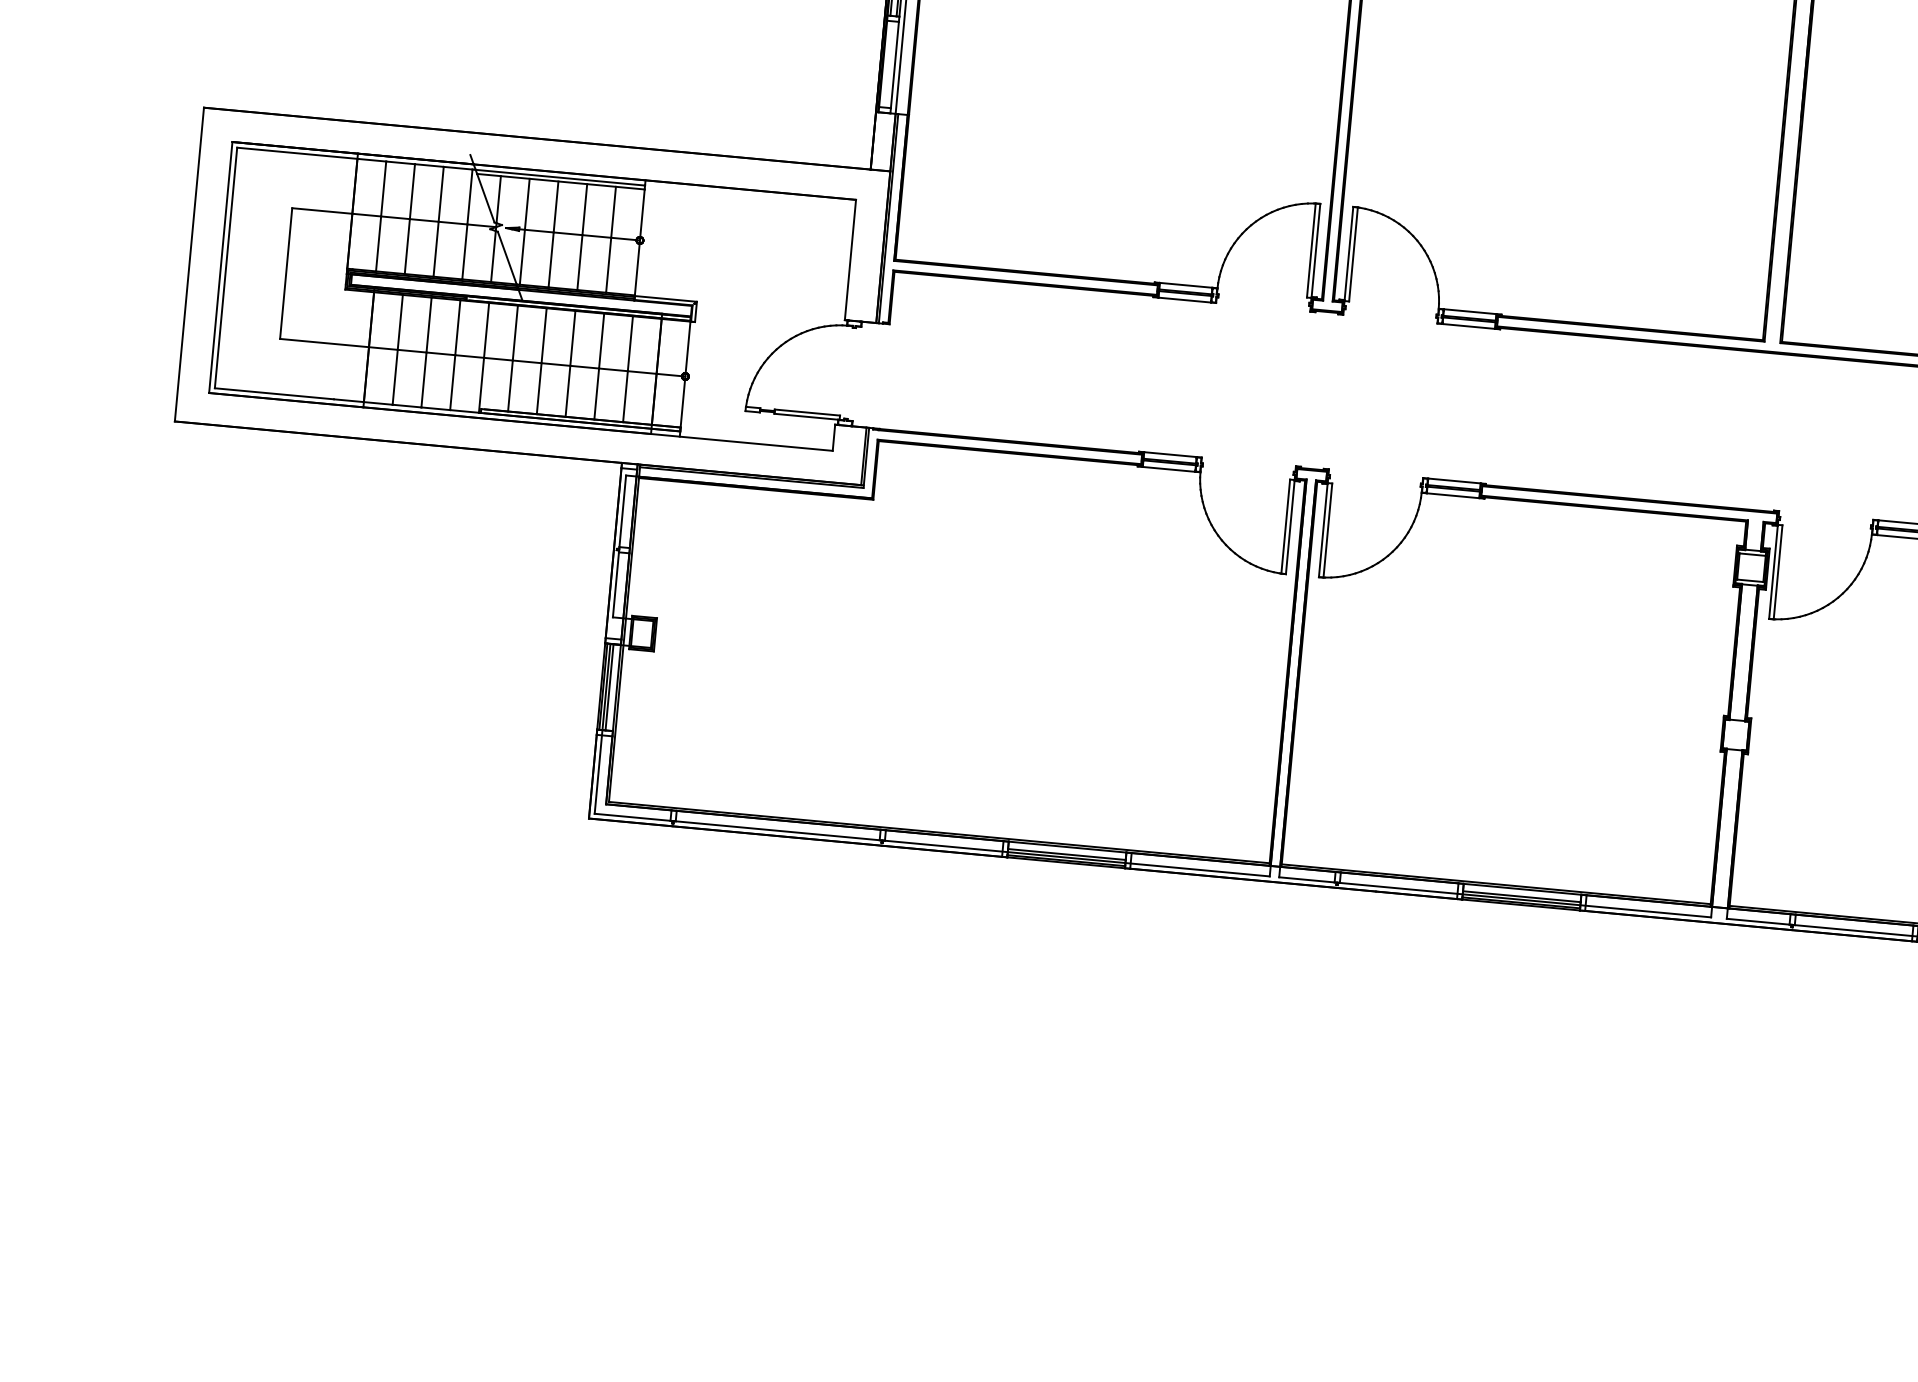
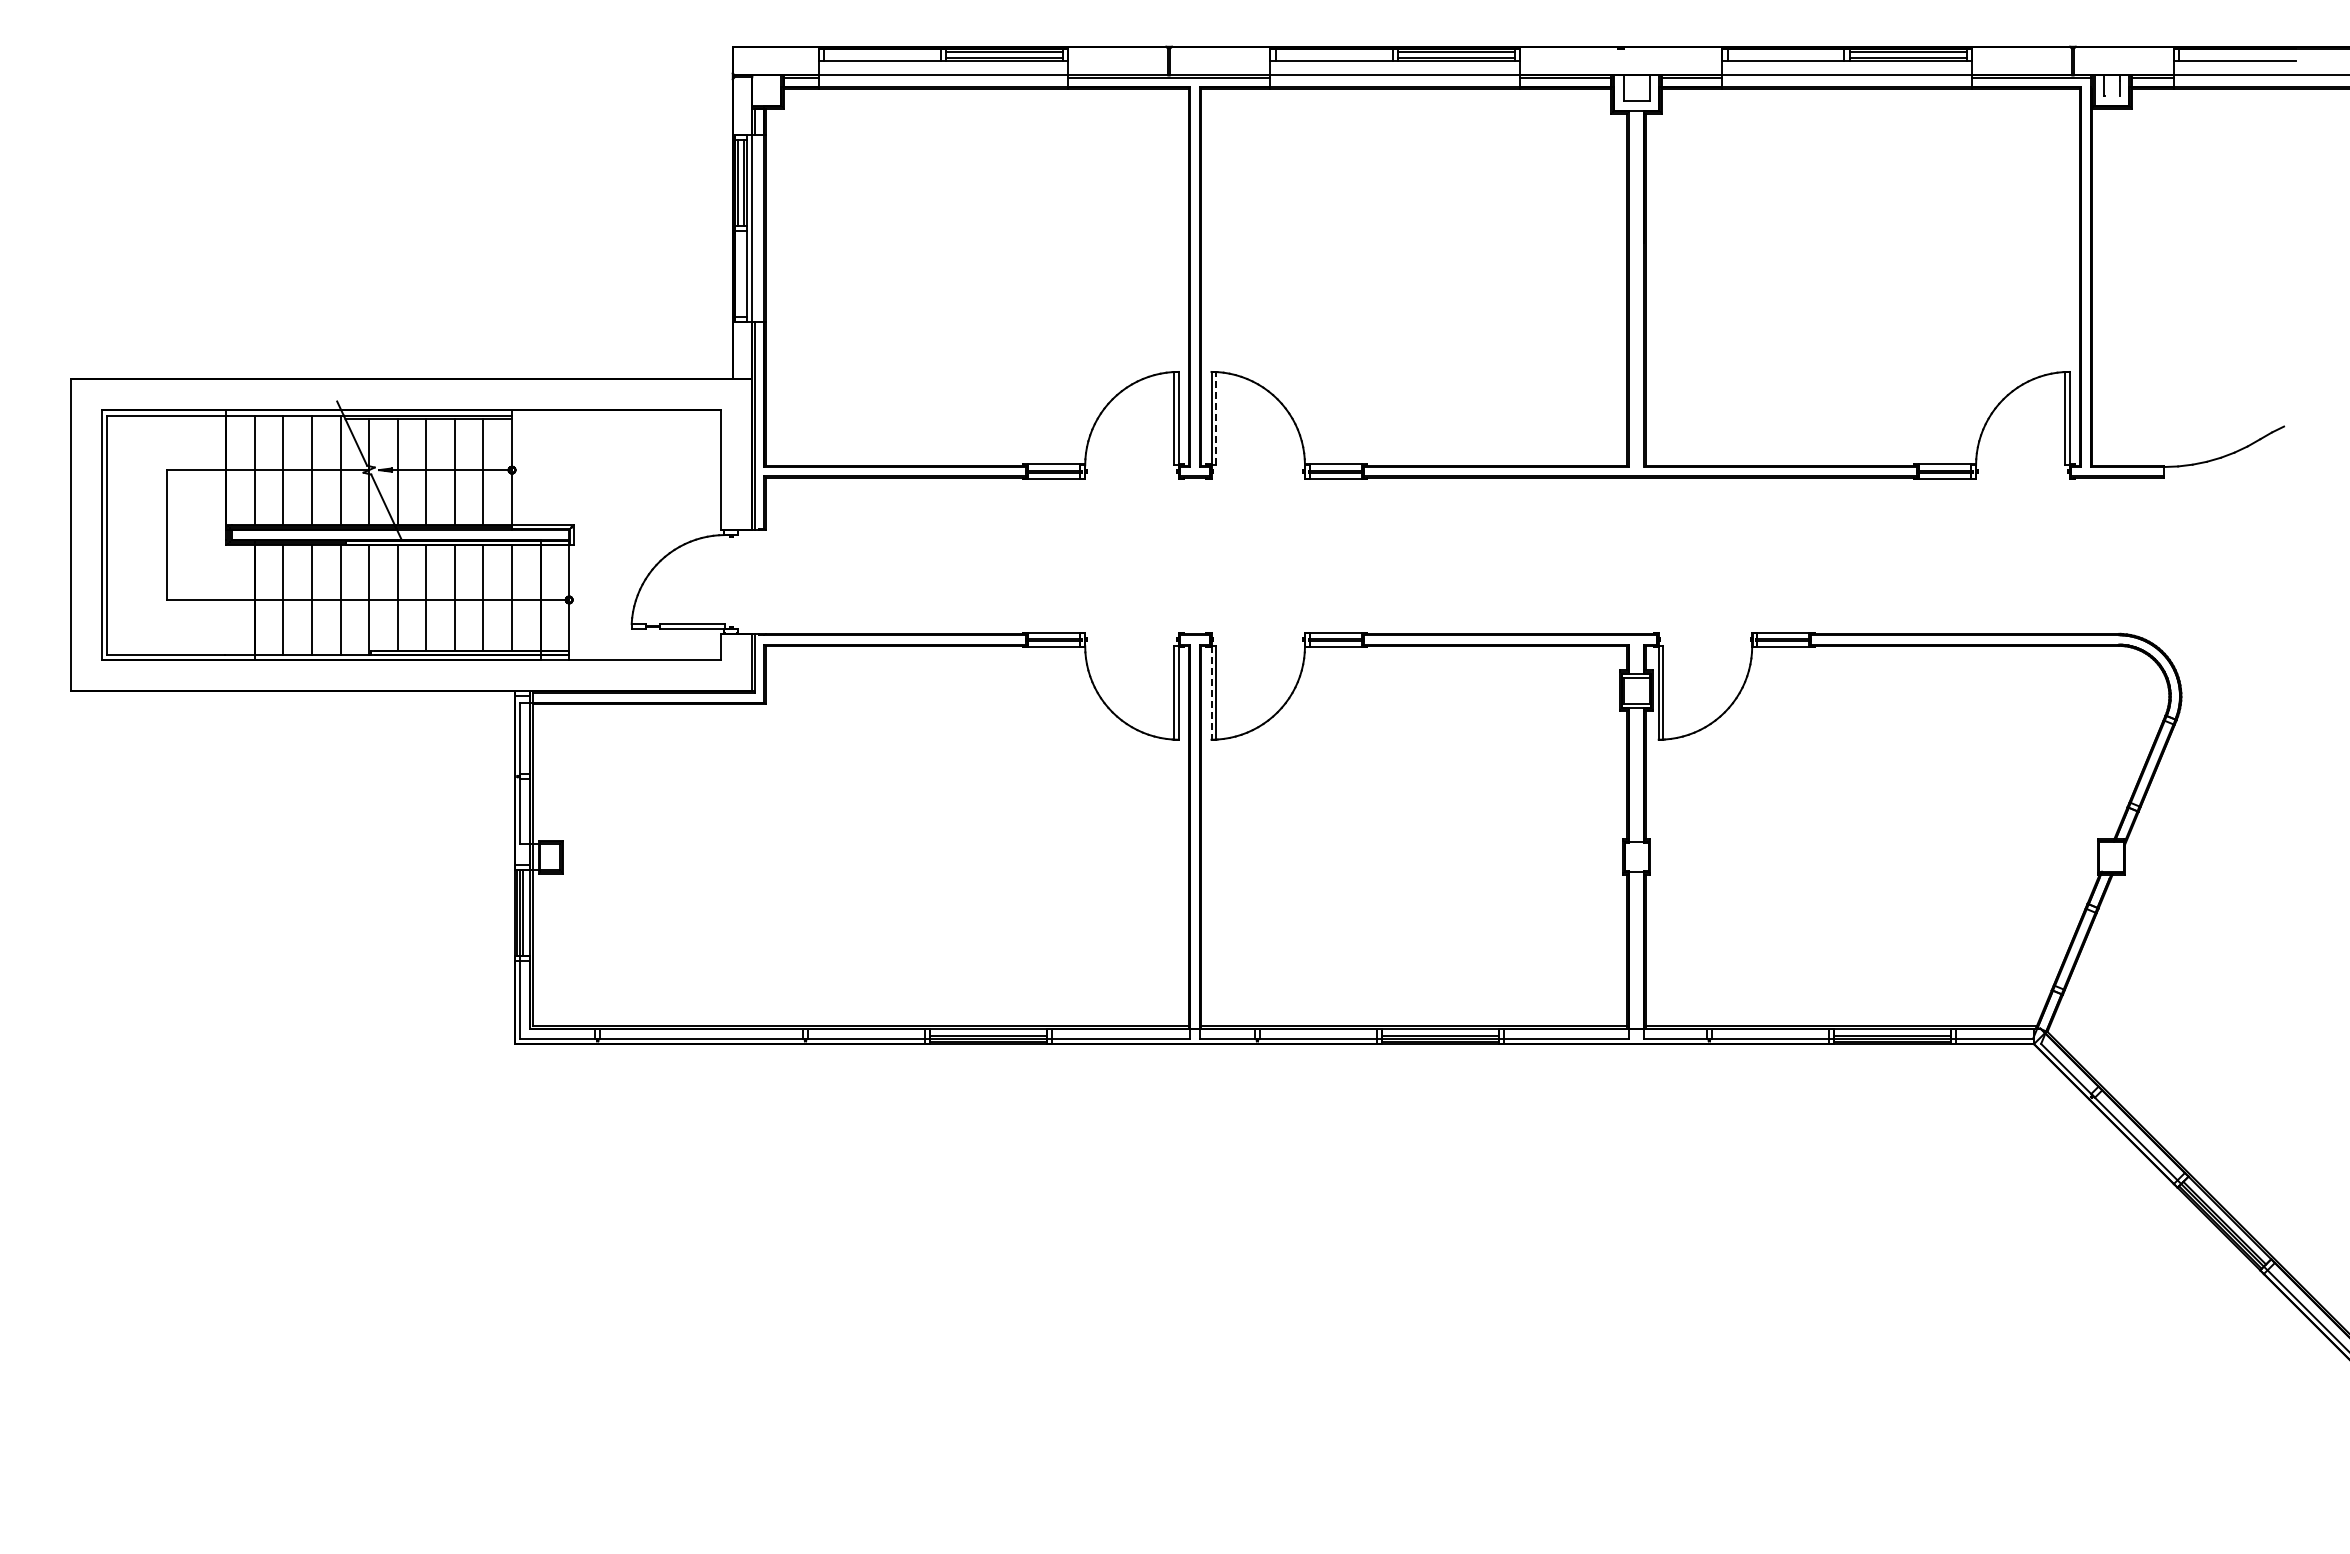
line: (1353, 254) -> (1216, 418), solid -> dashed
line: (1323, 530) -> (1211, 693), solid -> dashed

